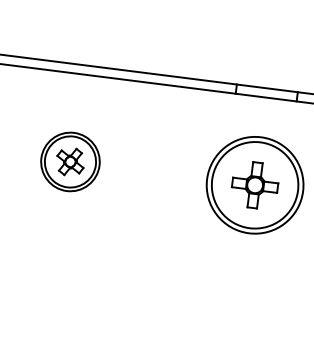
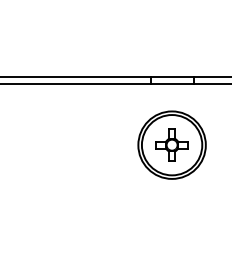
part: (70, 161) -> (42, 144), removed

